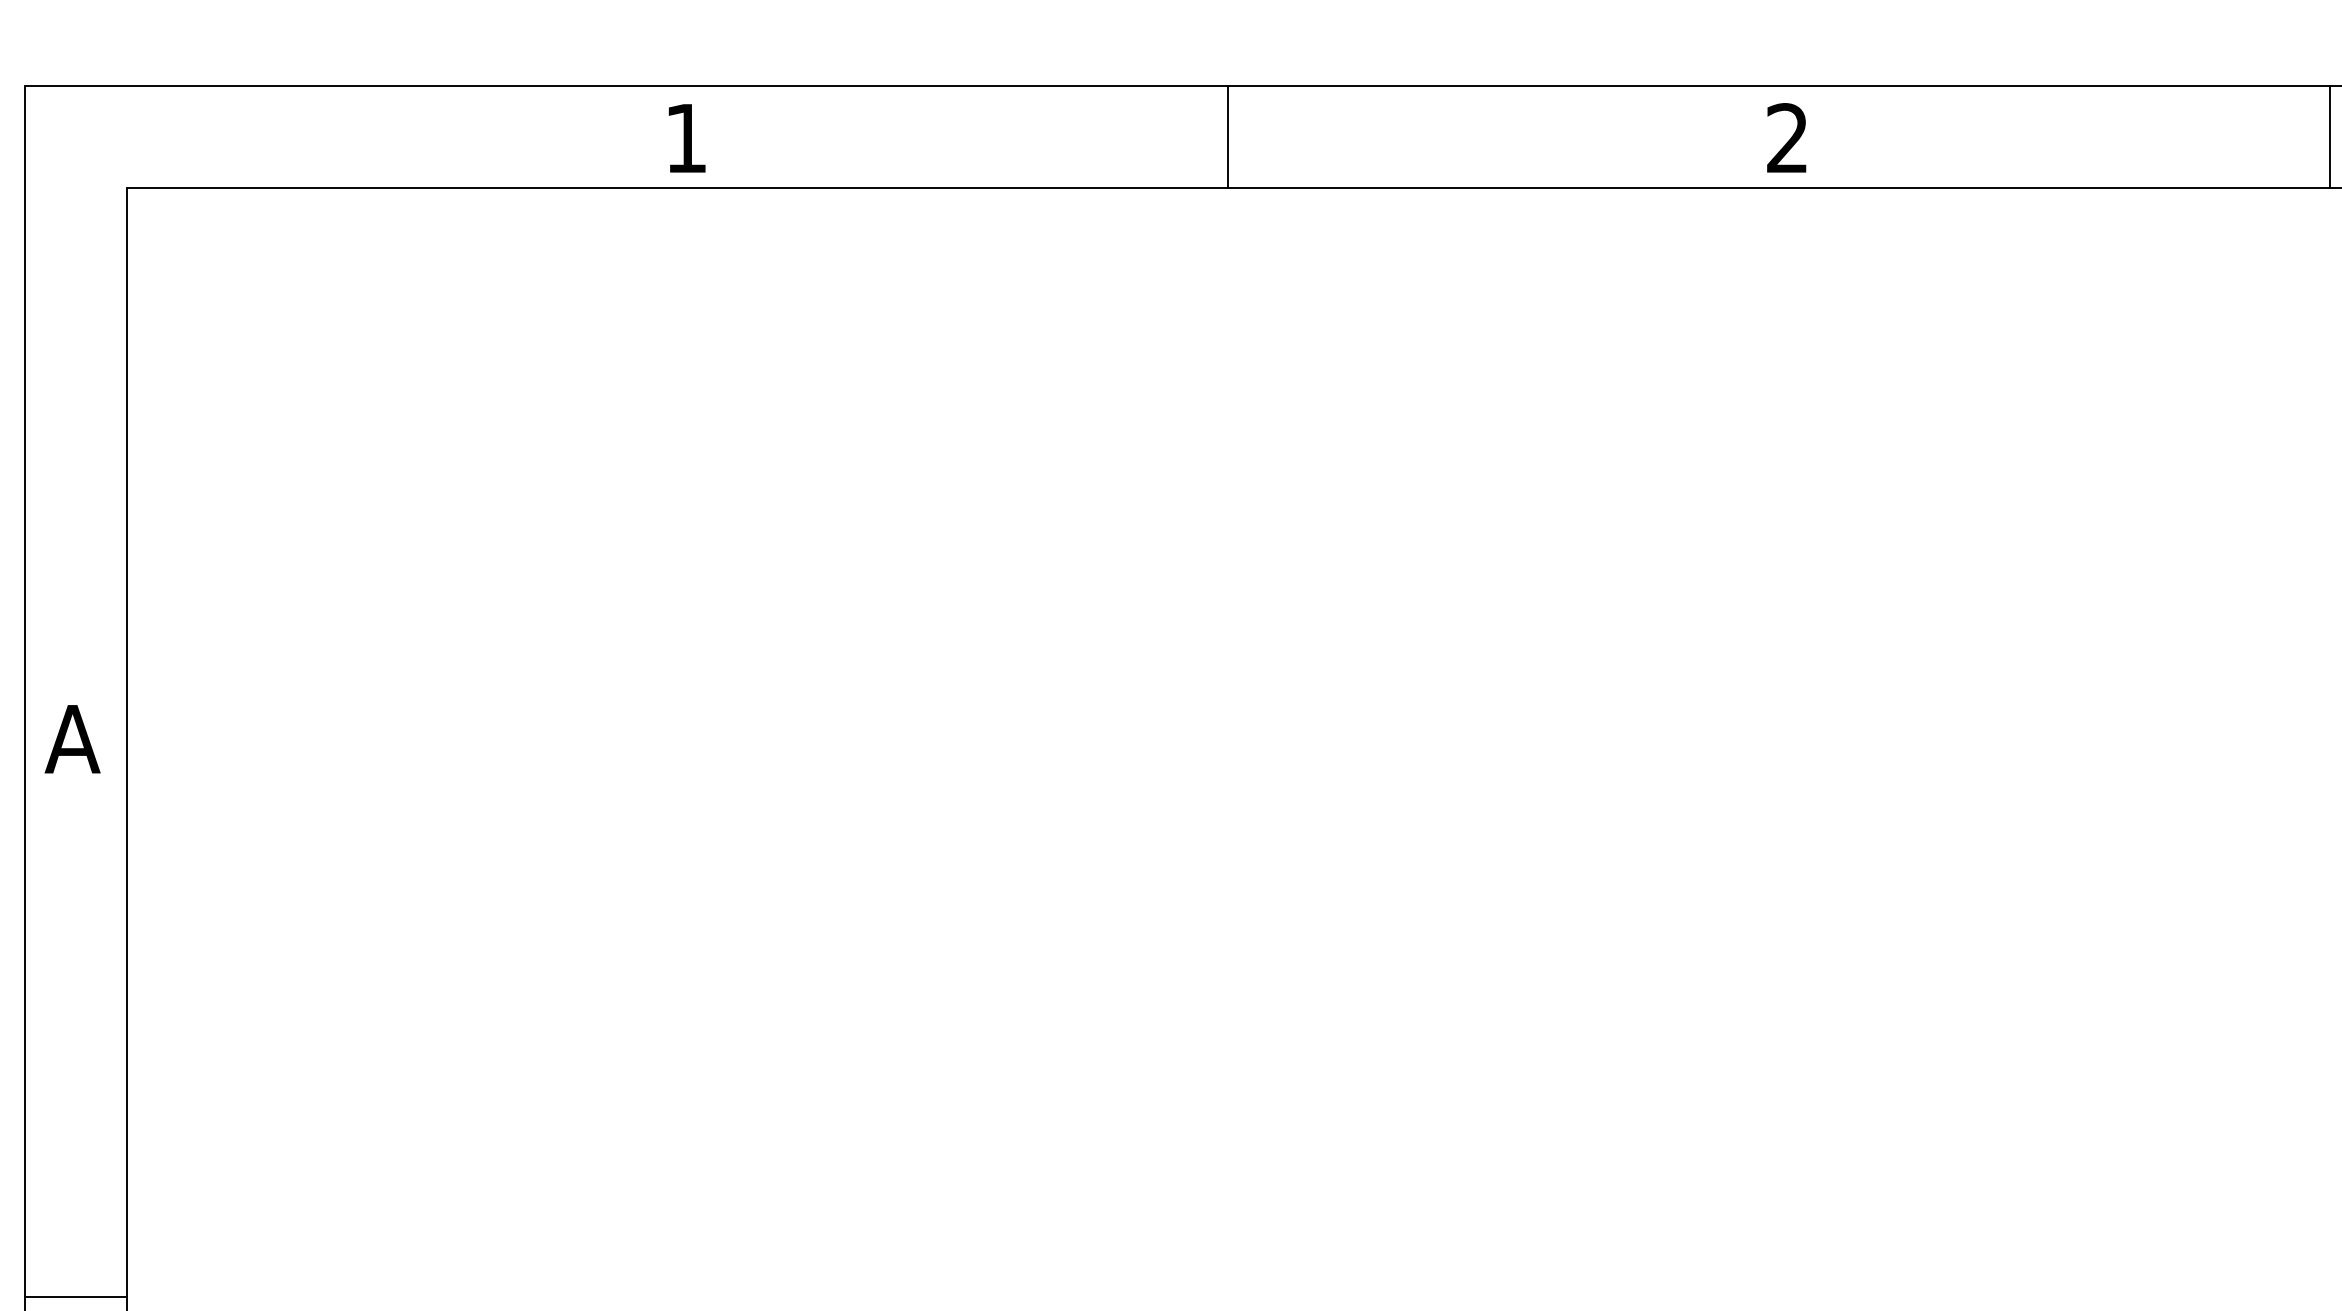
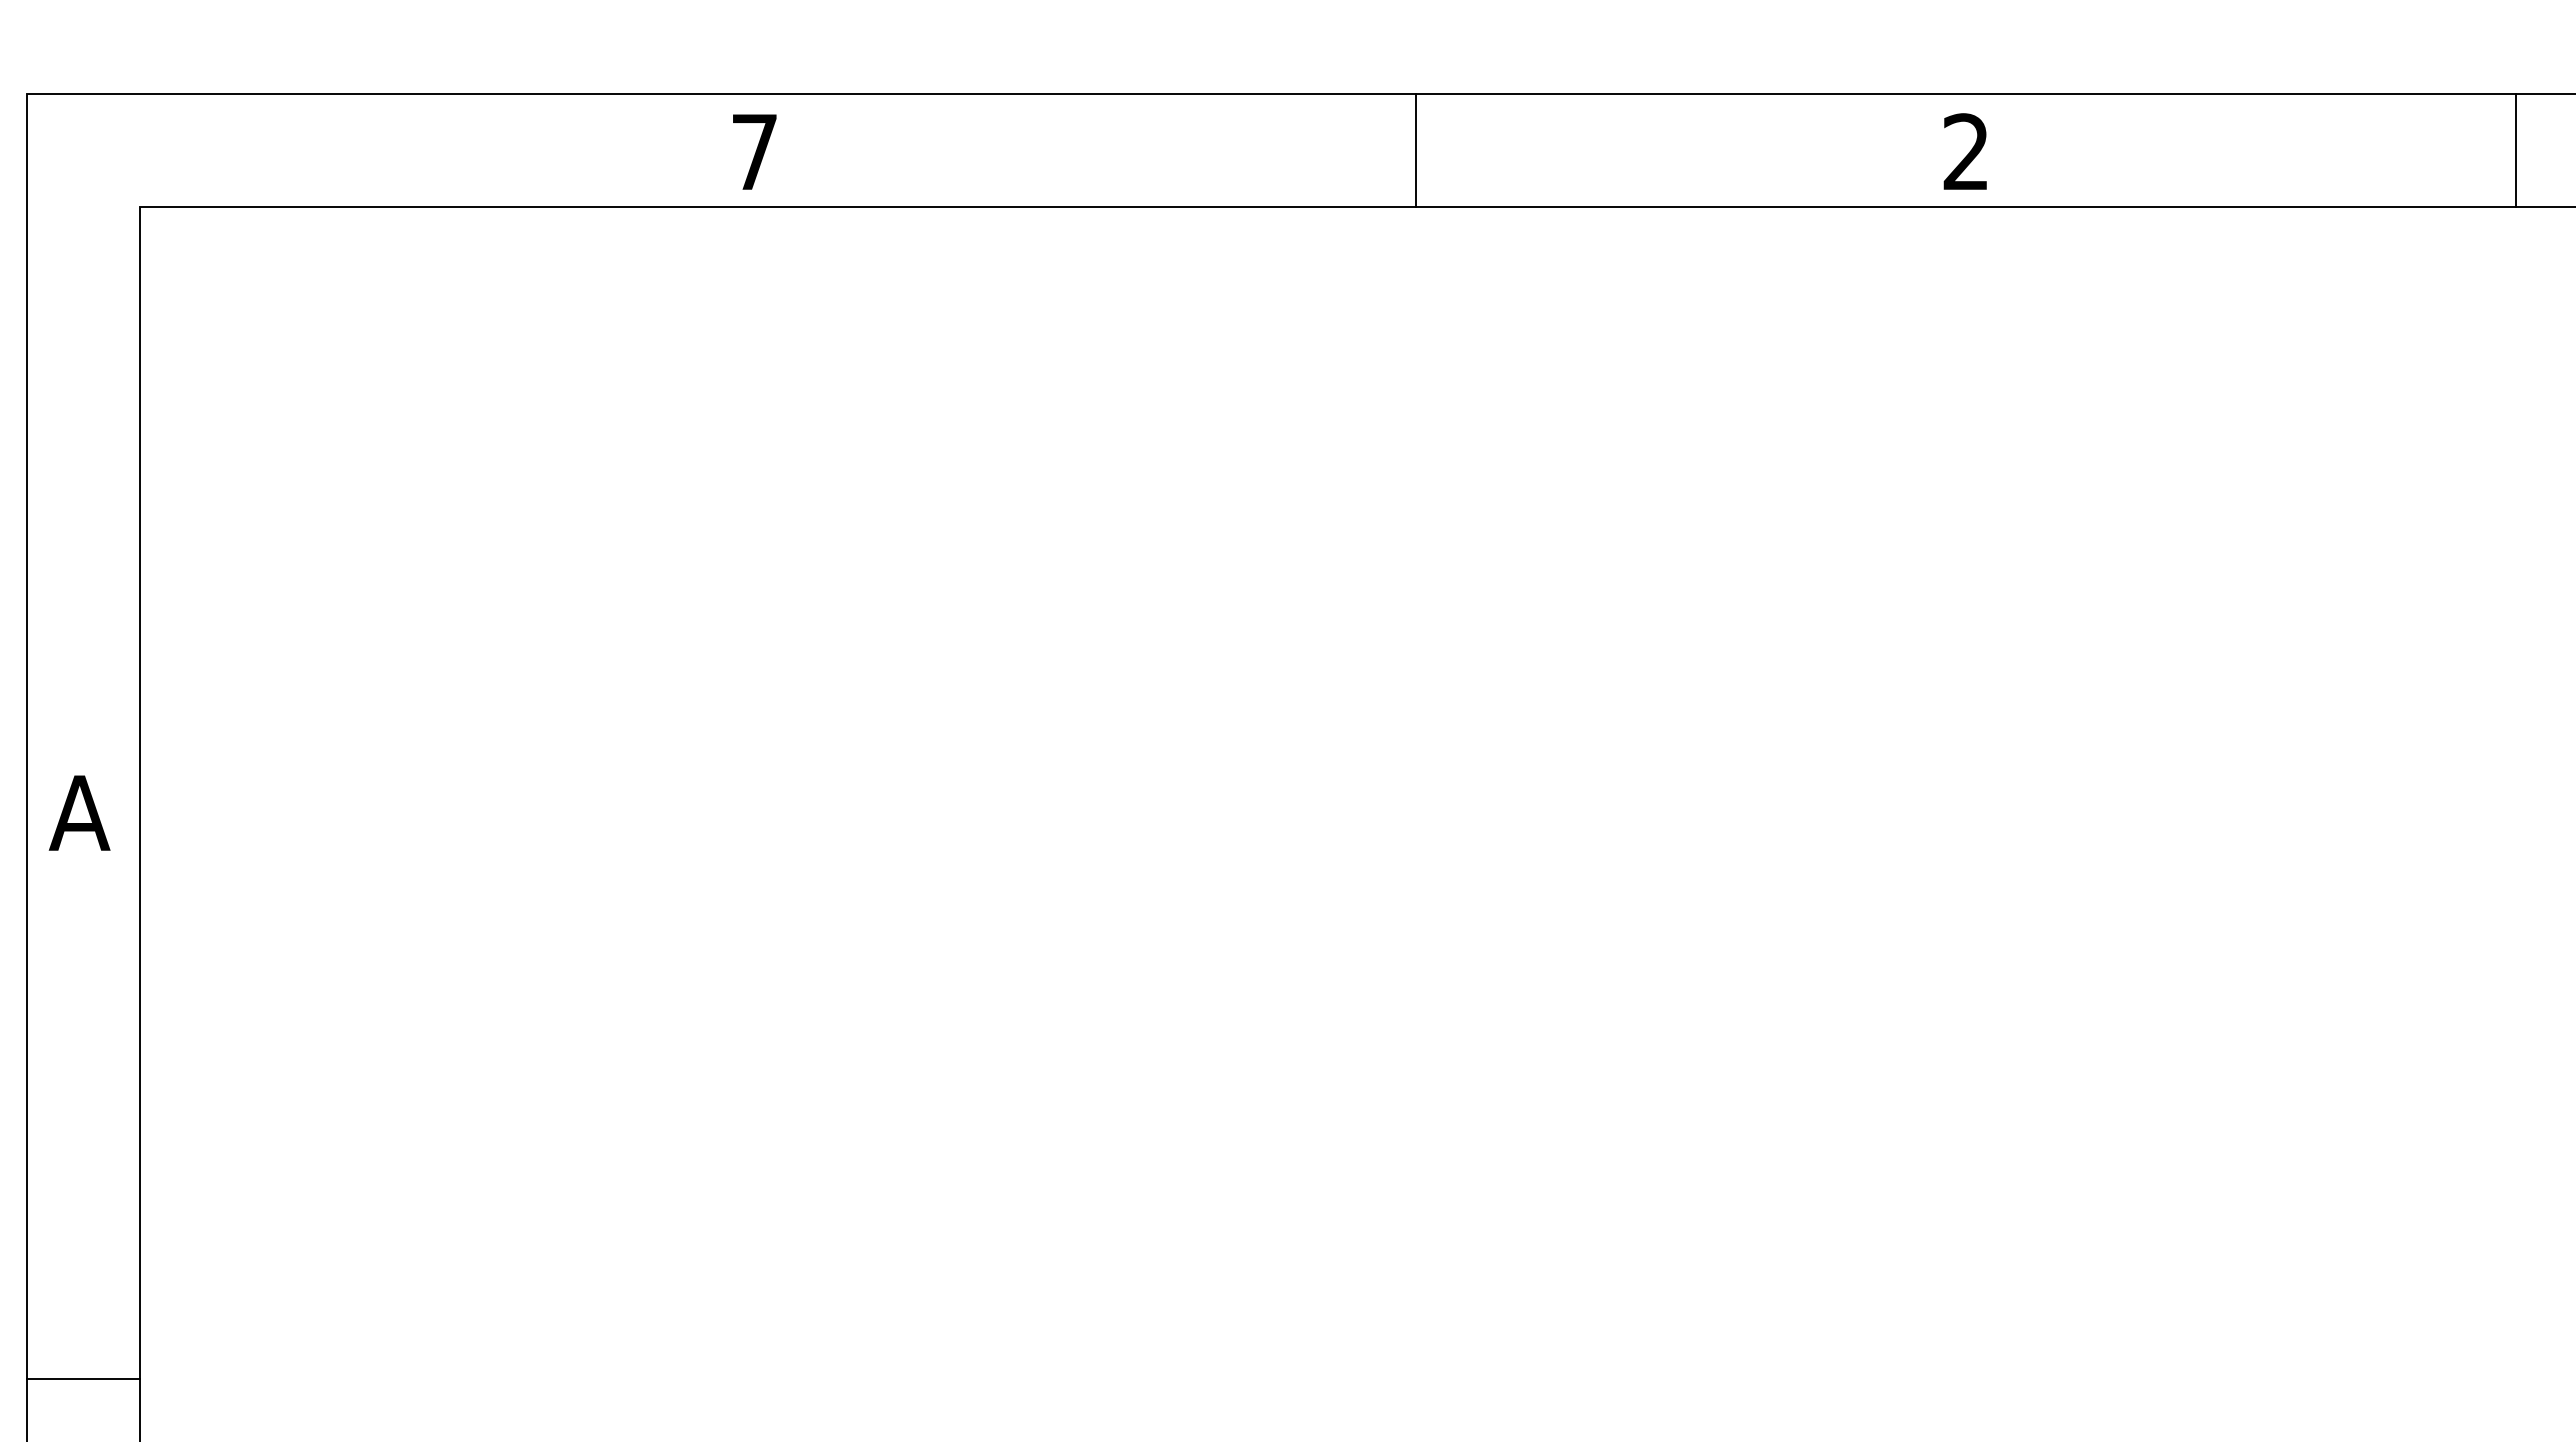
line: (1228, 136) -> (1416, 150), moved
line: (2329, 136) -> (2515, 150), moved
text: (686, 137) -> (754, 151), 1 -> 7
line: (76, 1296) -> (83, 1379), moved

